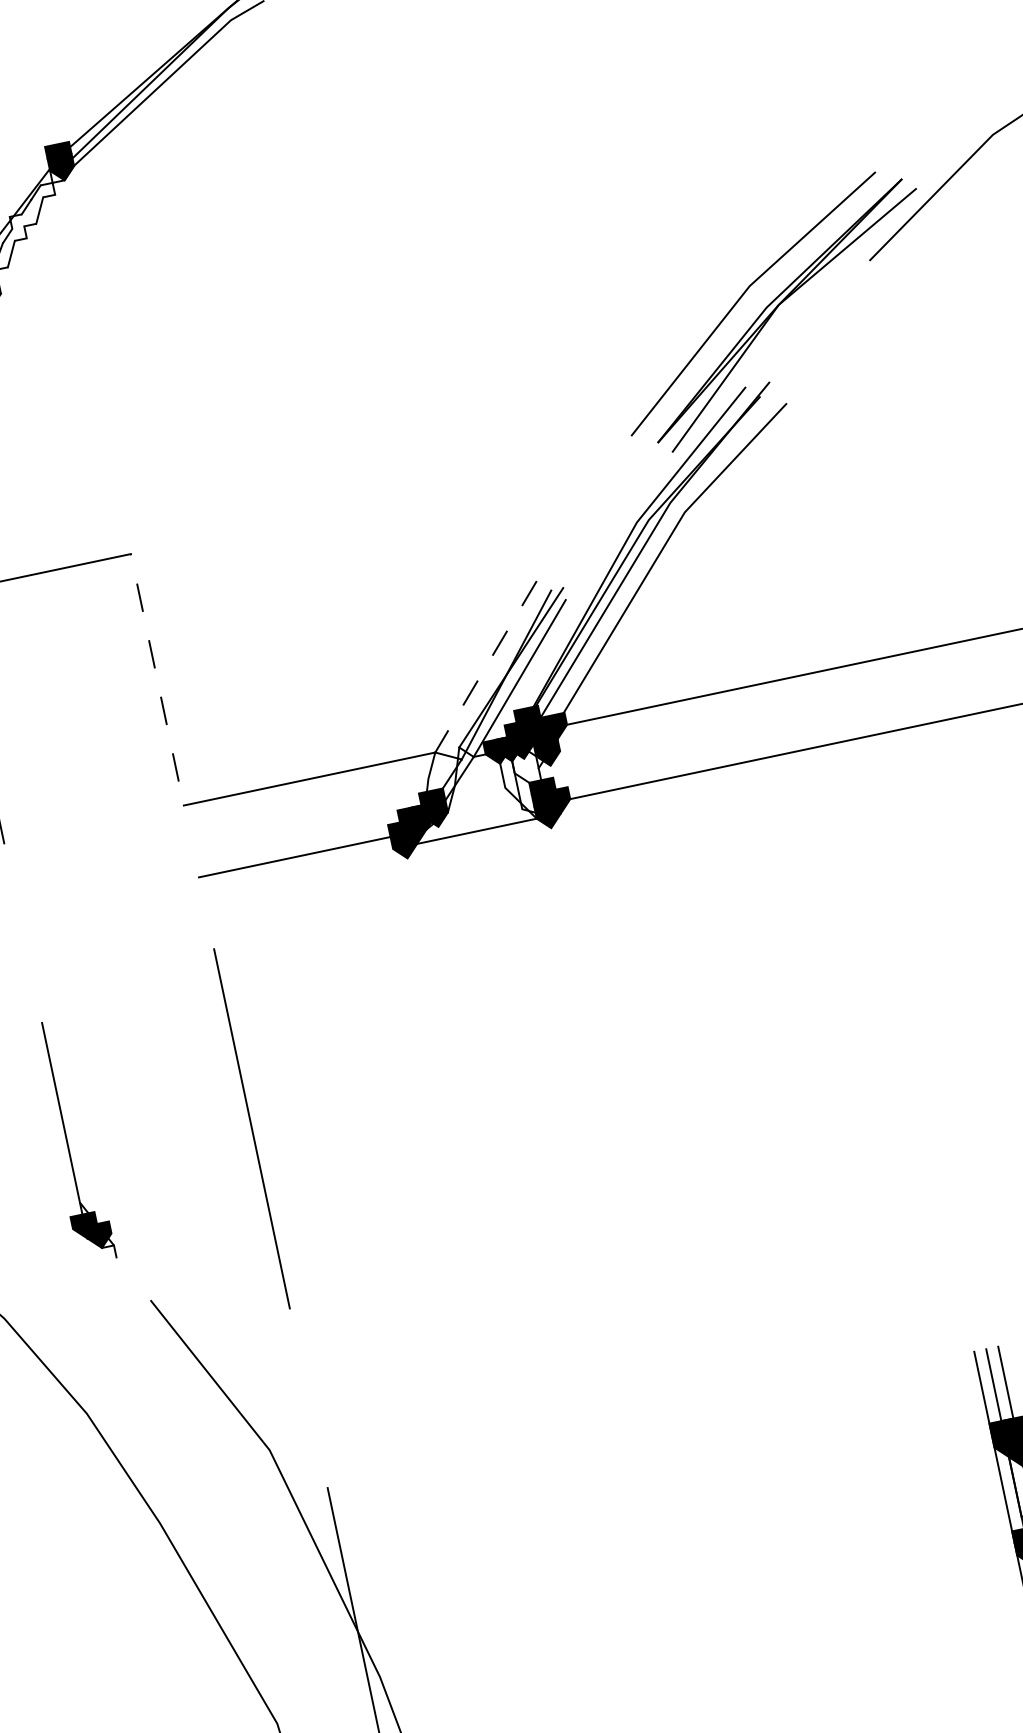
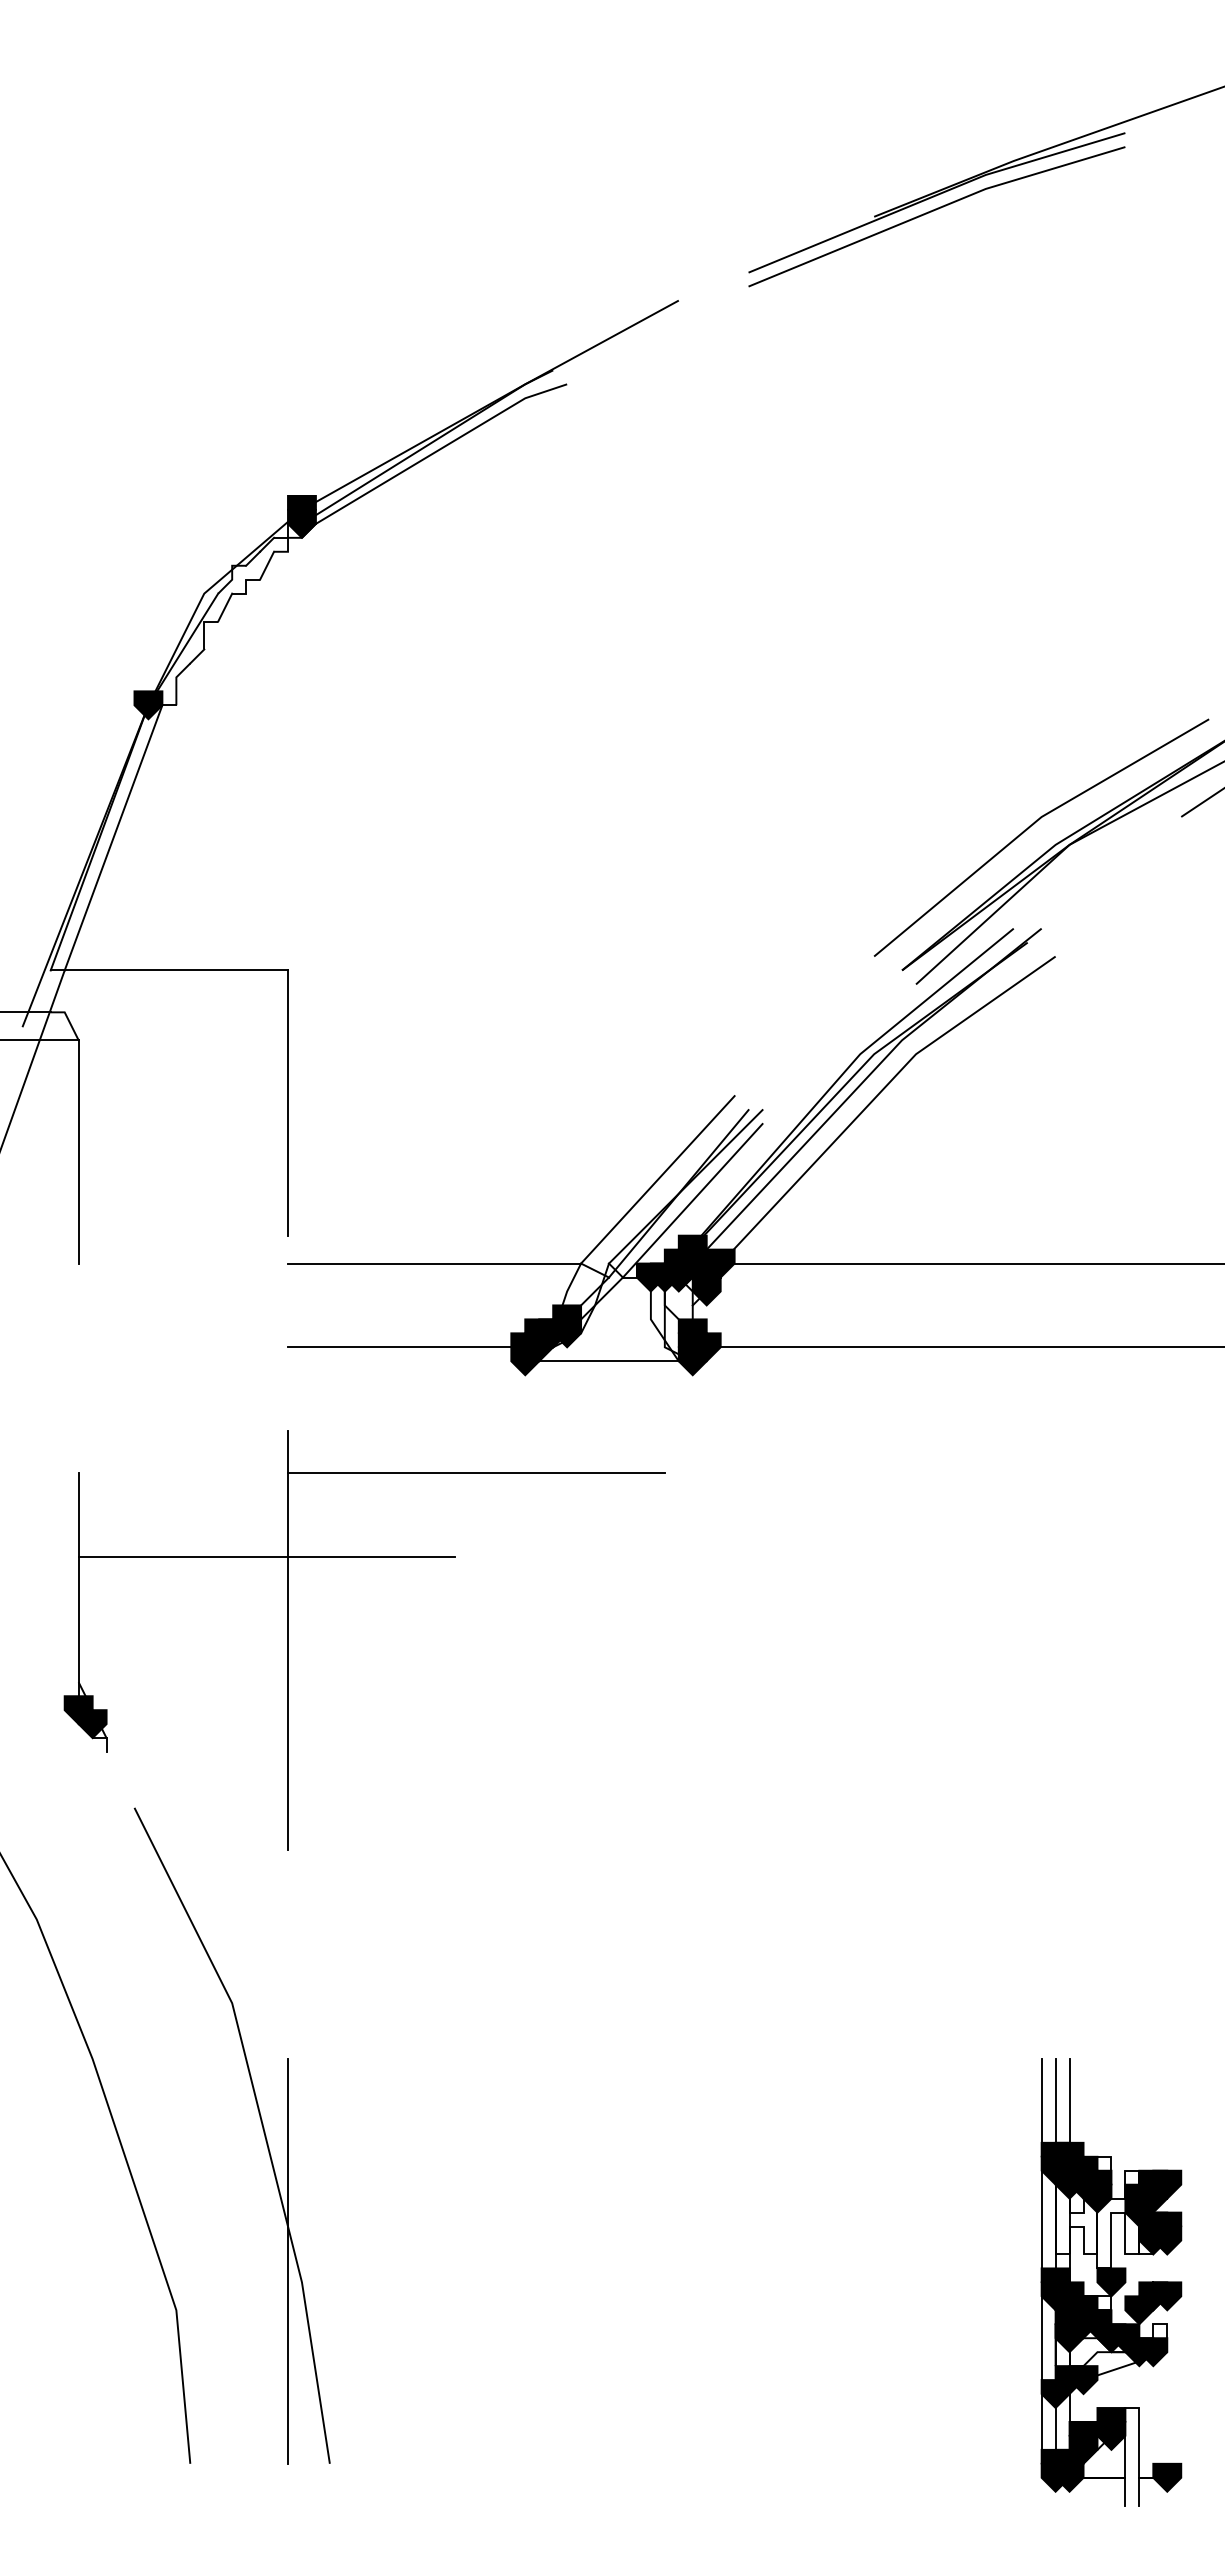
line: (485, 666) -> (657, 1179), dashed -> solid
line: (155, 668) -> (288, 1103), dashed -> solid
line: (383, 950) -> (476, 1472), added
line: (218, 1060) -> (266, 1556), added

